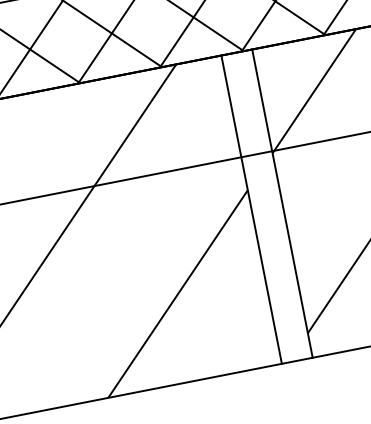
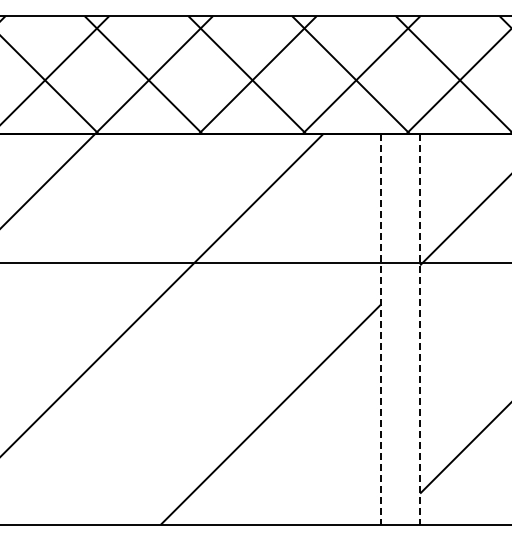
line: (282, 203) -> (420, 329), solid -> dashed
line: (252, 209) -> (381, 329), solid -> dashed

